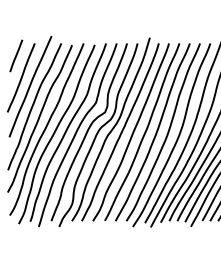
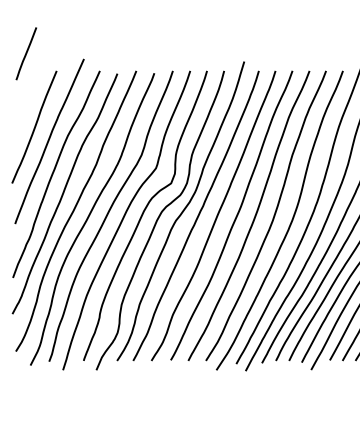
line: (16, 55) -> (26, 53), moved

